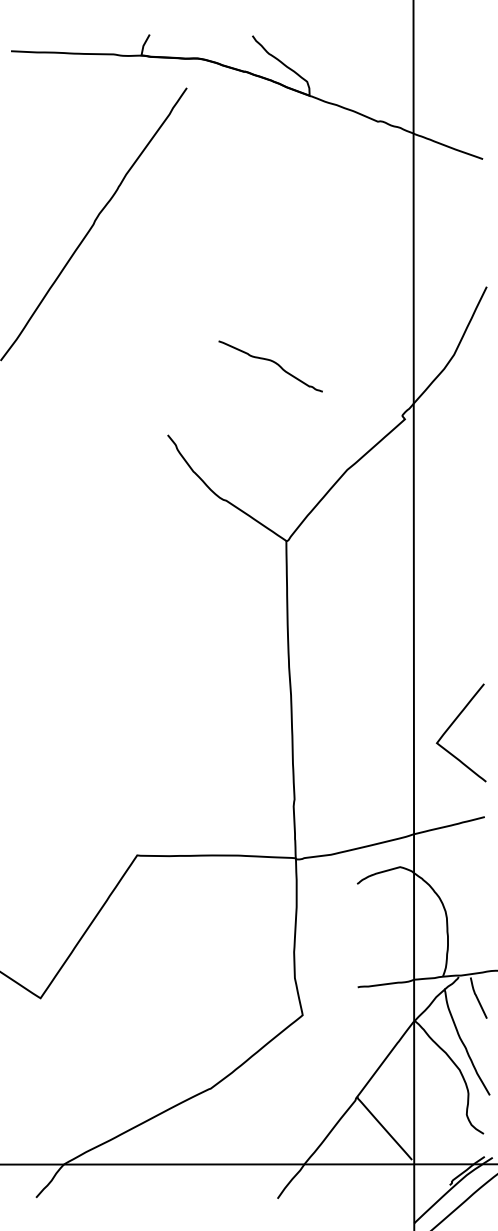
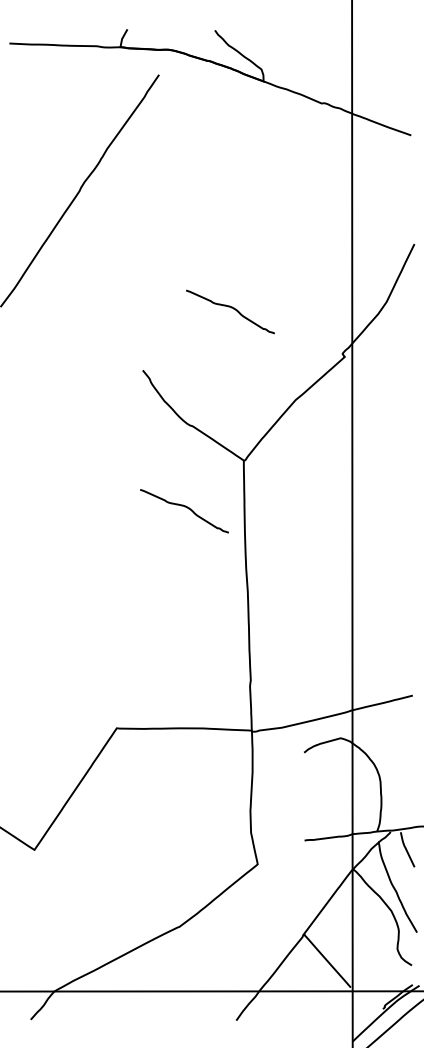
curve: (218, 596) -> (186, 507), added
curve: (451, 726) -> (384, 618), removed

